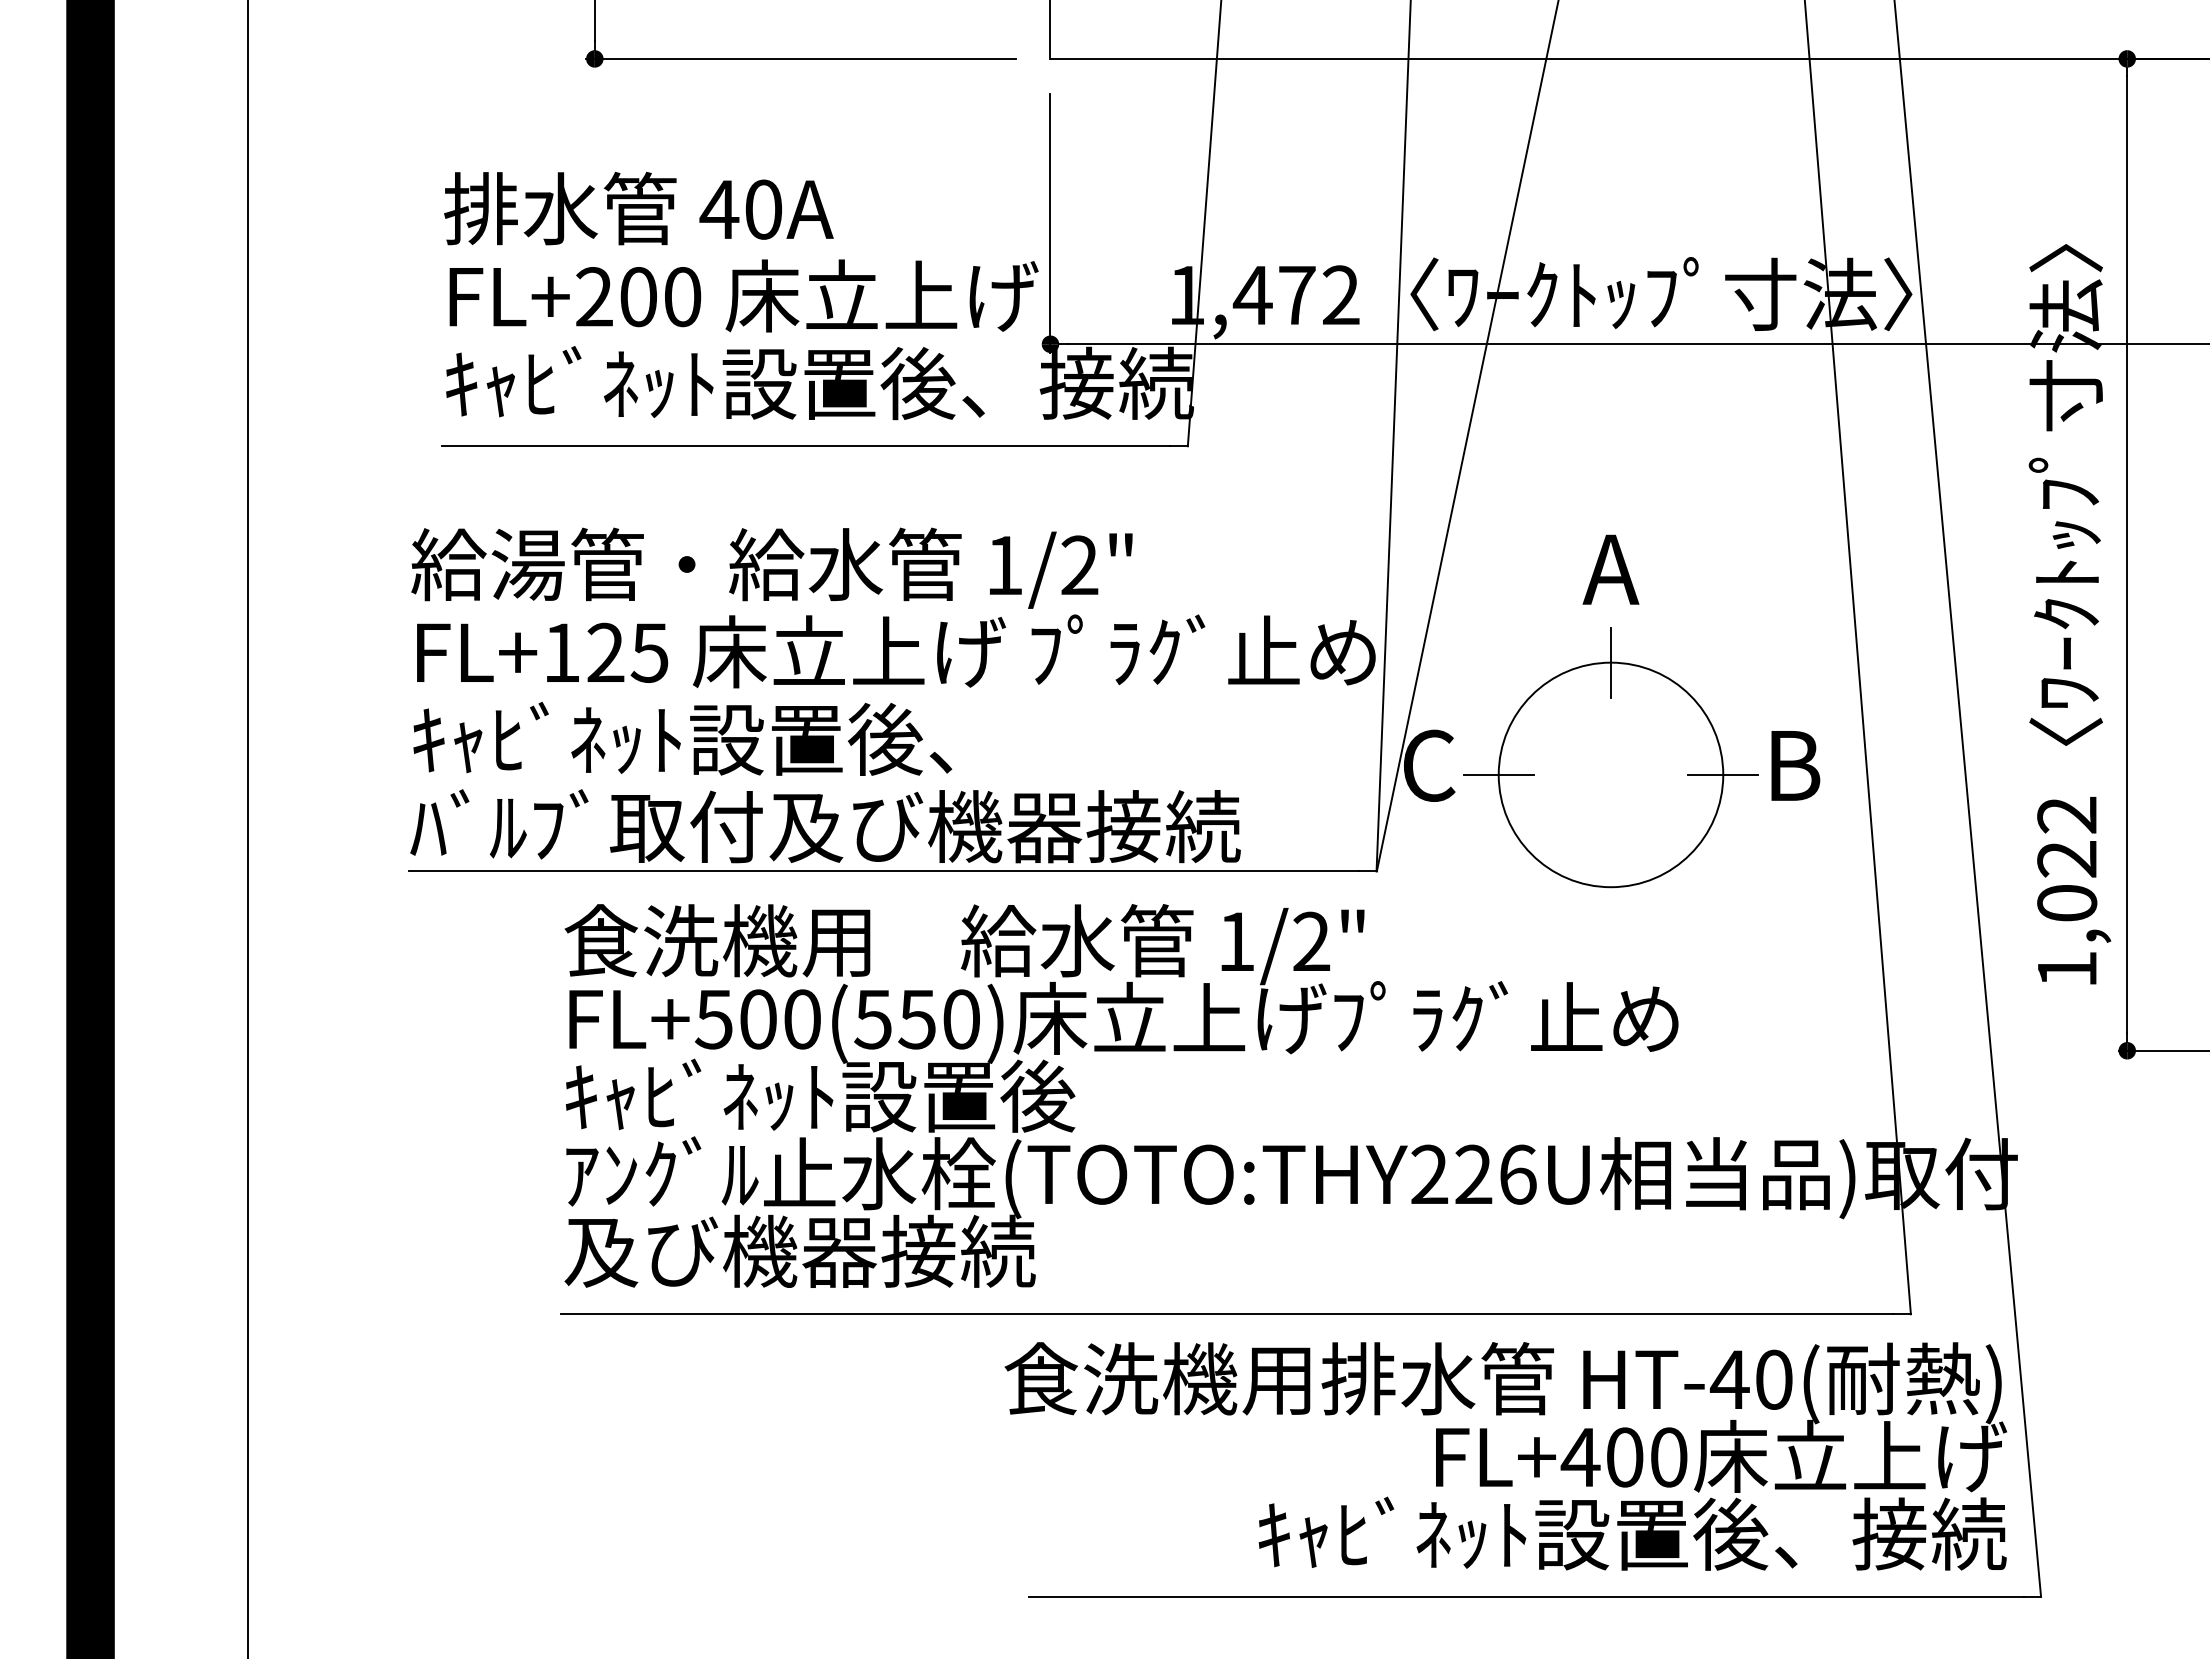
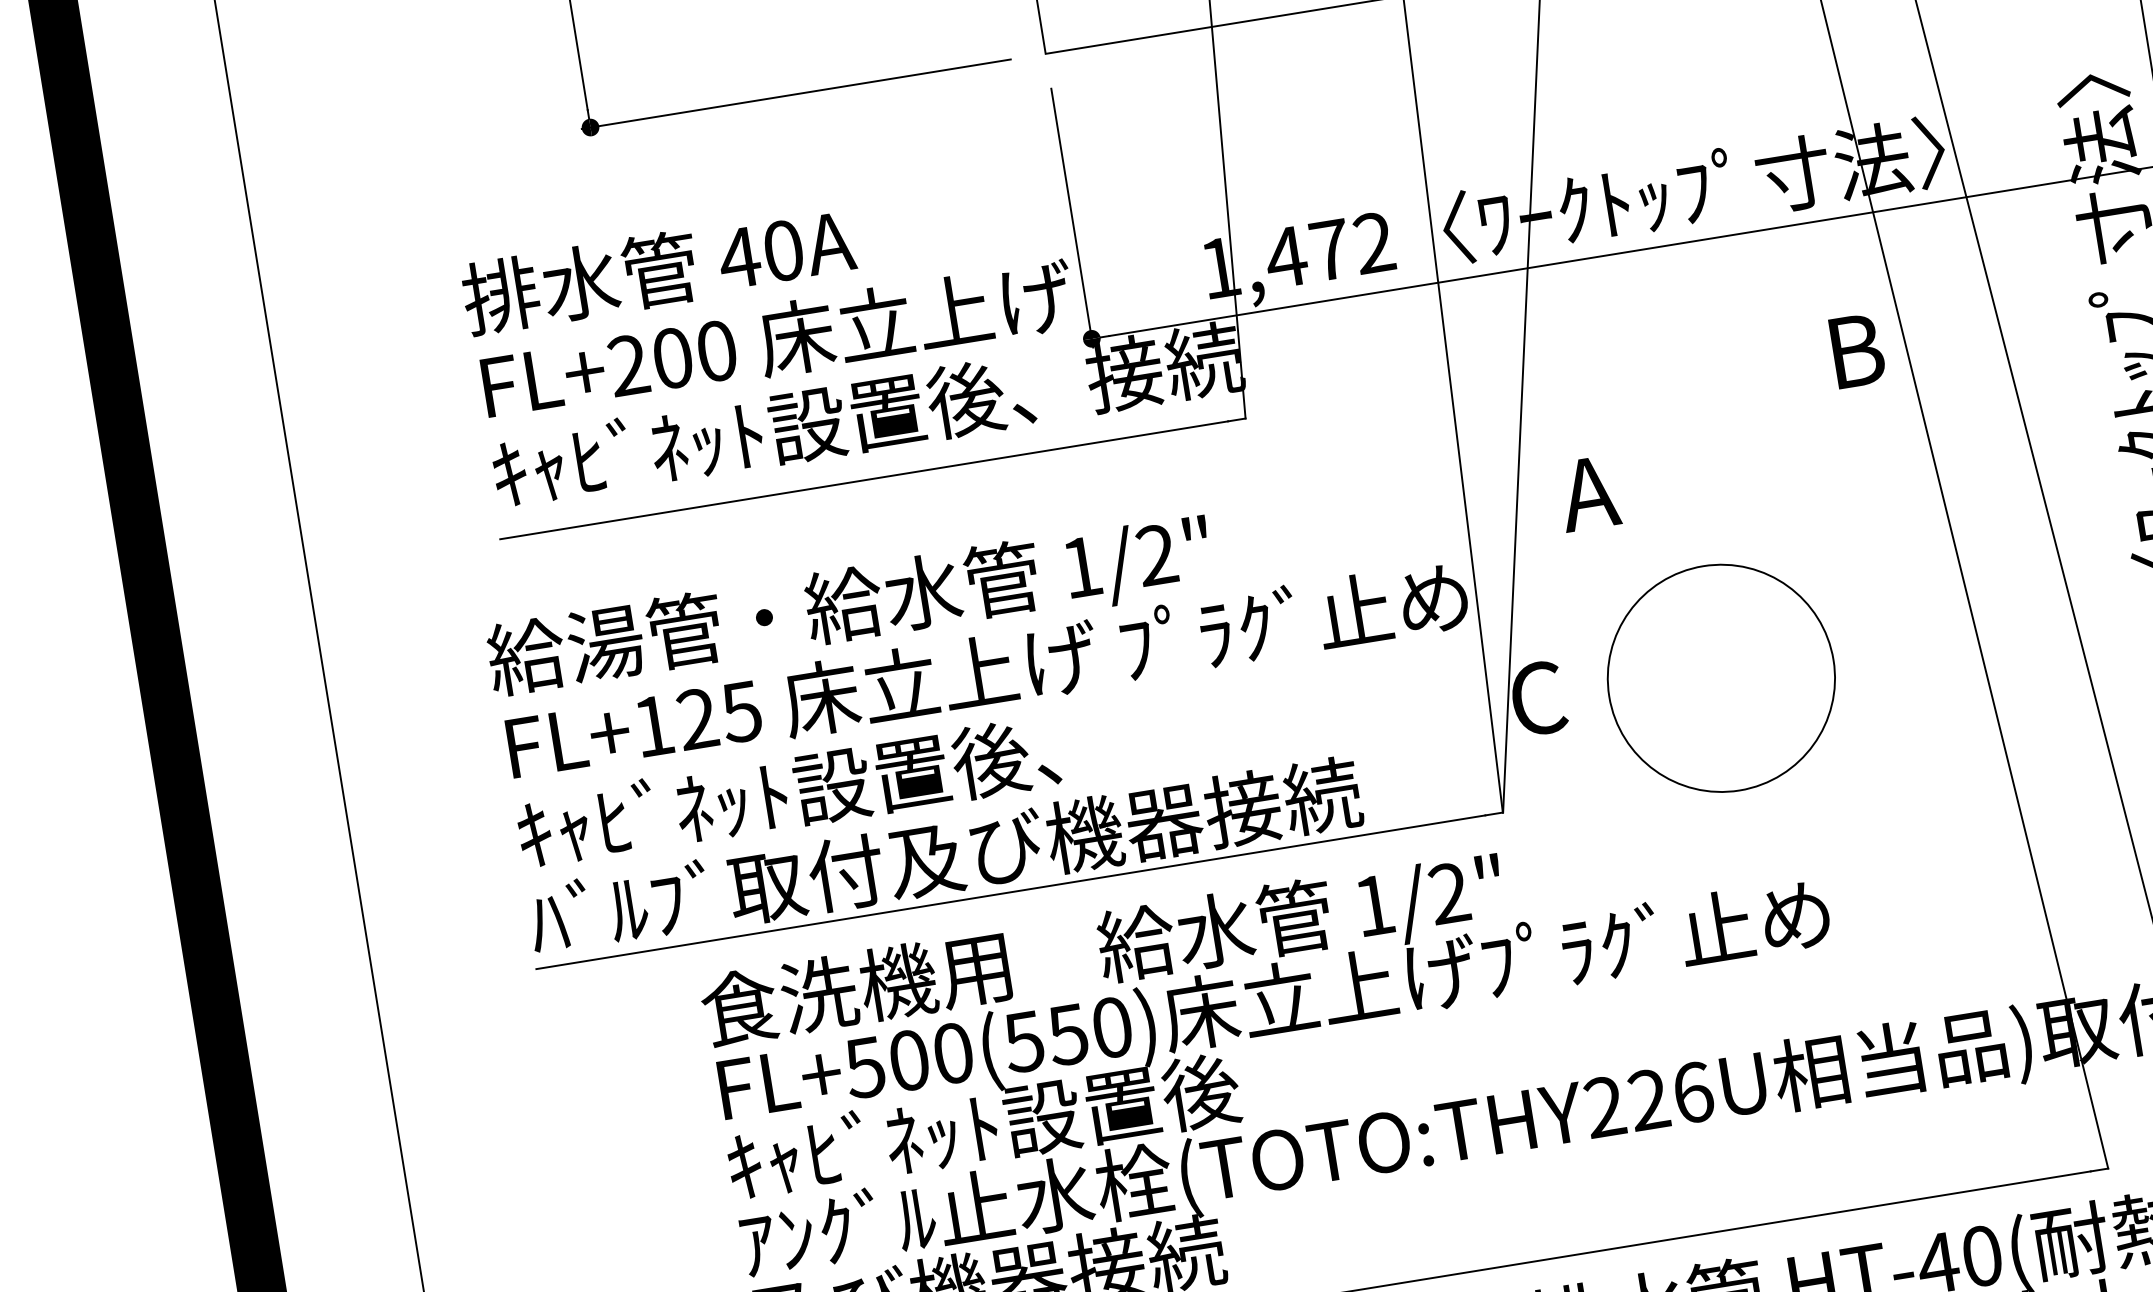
text: (1610, 569) -> (1588, 493), moved
line: (1611, 662) -> (1703, 565), removed
text: (1795, 765) -> (1857, 350), moved
line: (1498, 774) -> (1608, 696), removed
line: (1723, 774) -> (1833, 659), removed

